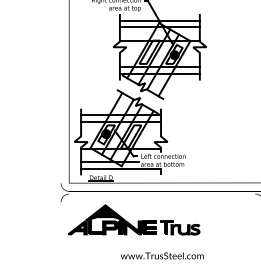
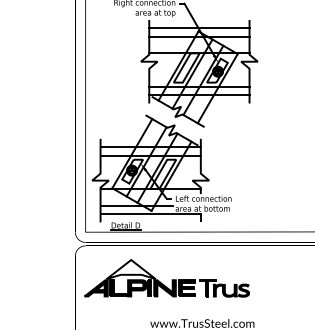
fill: (105, 212) -> (131, 269), removed

